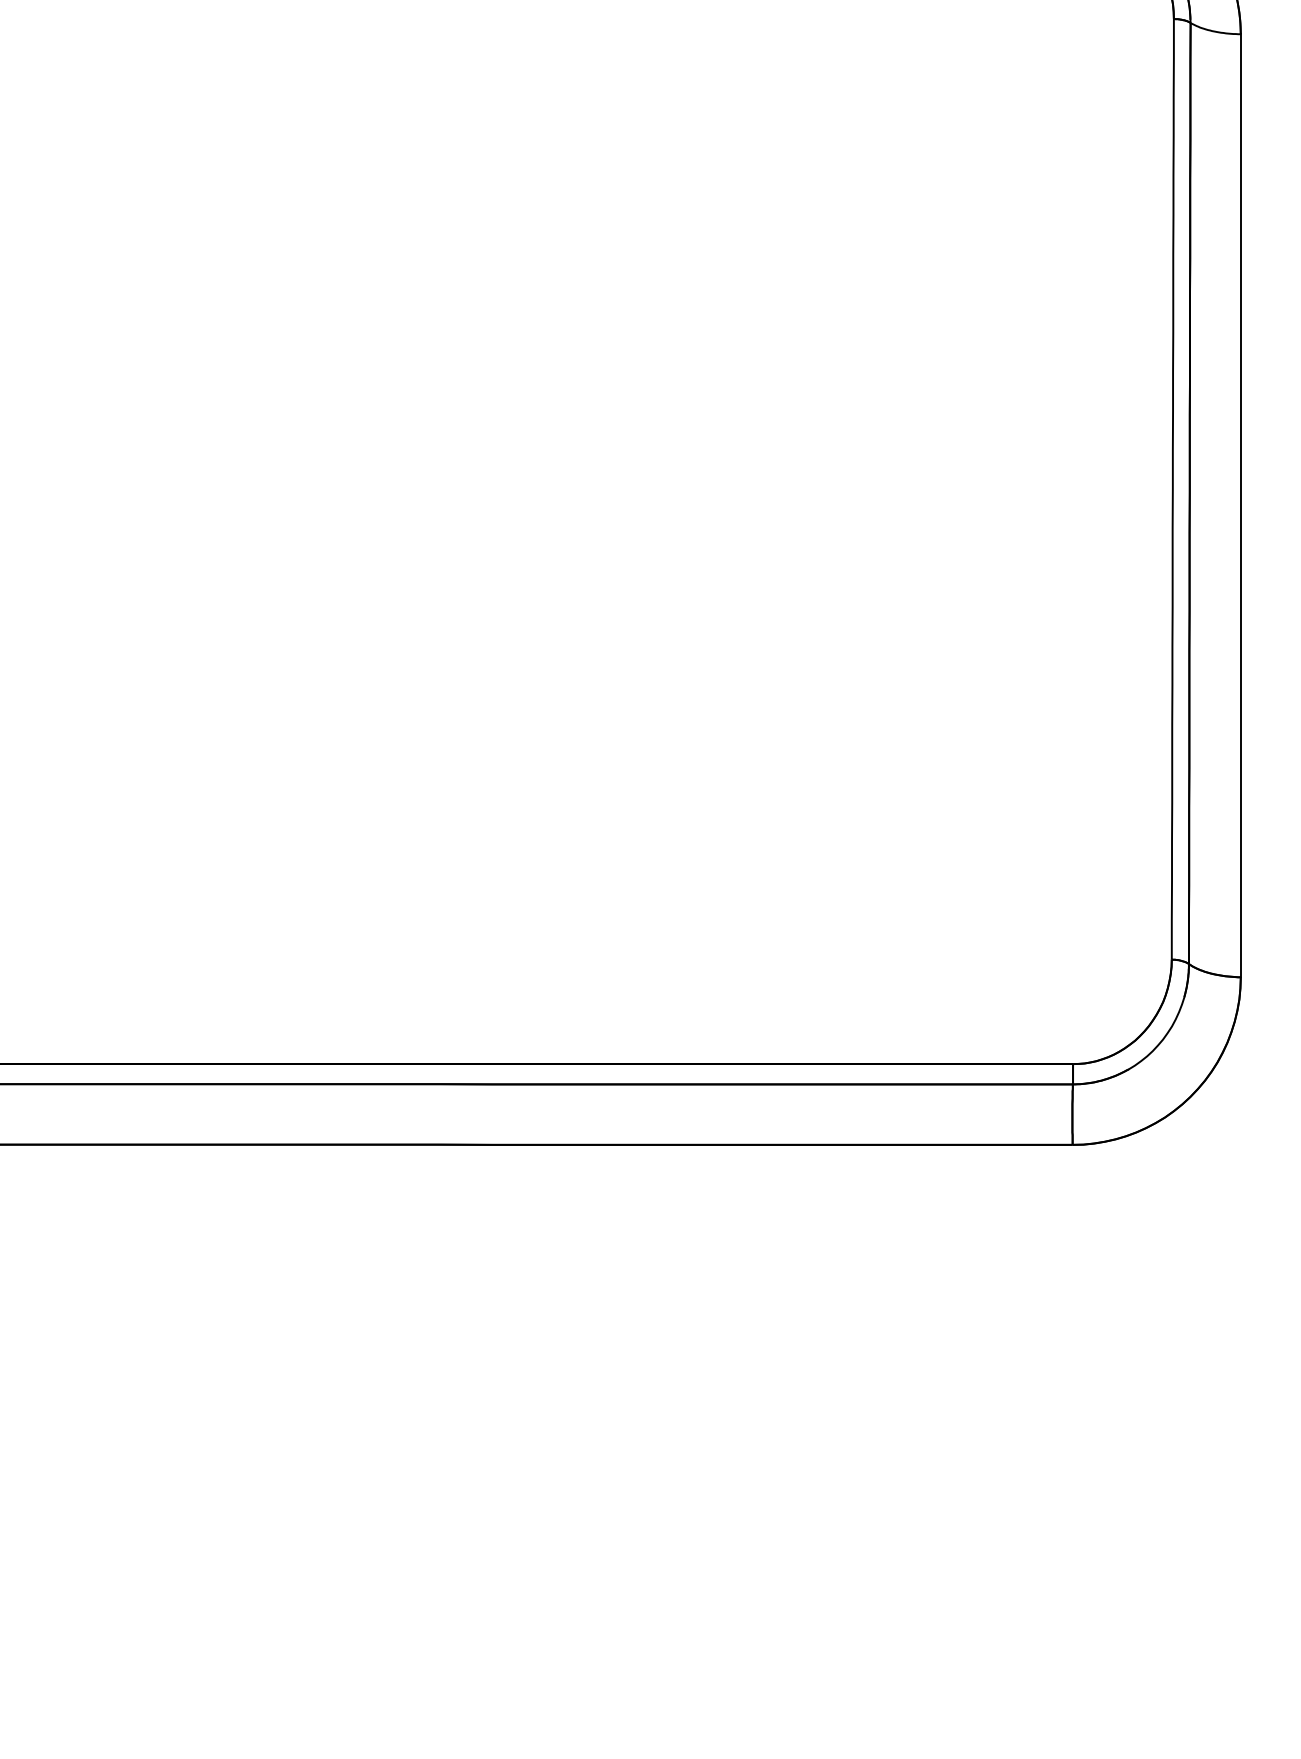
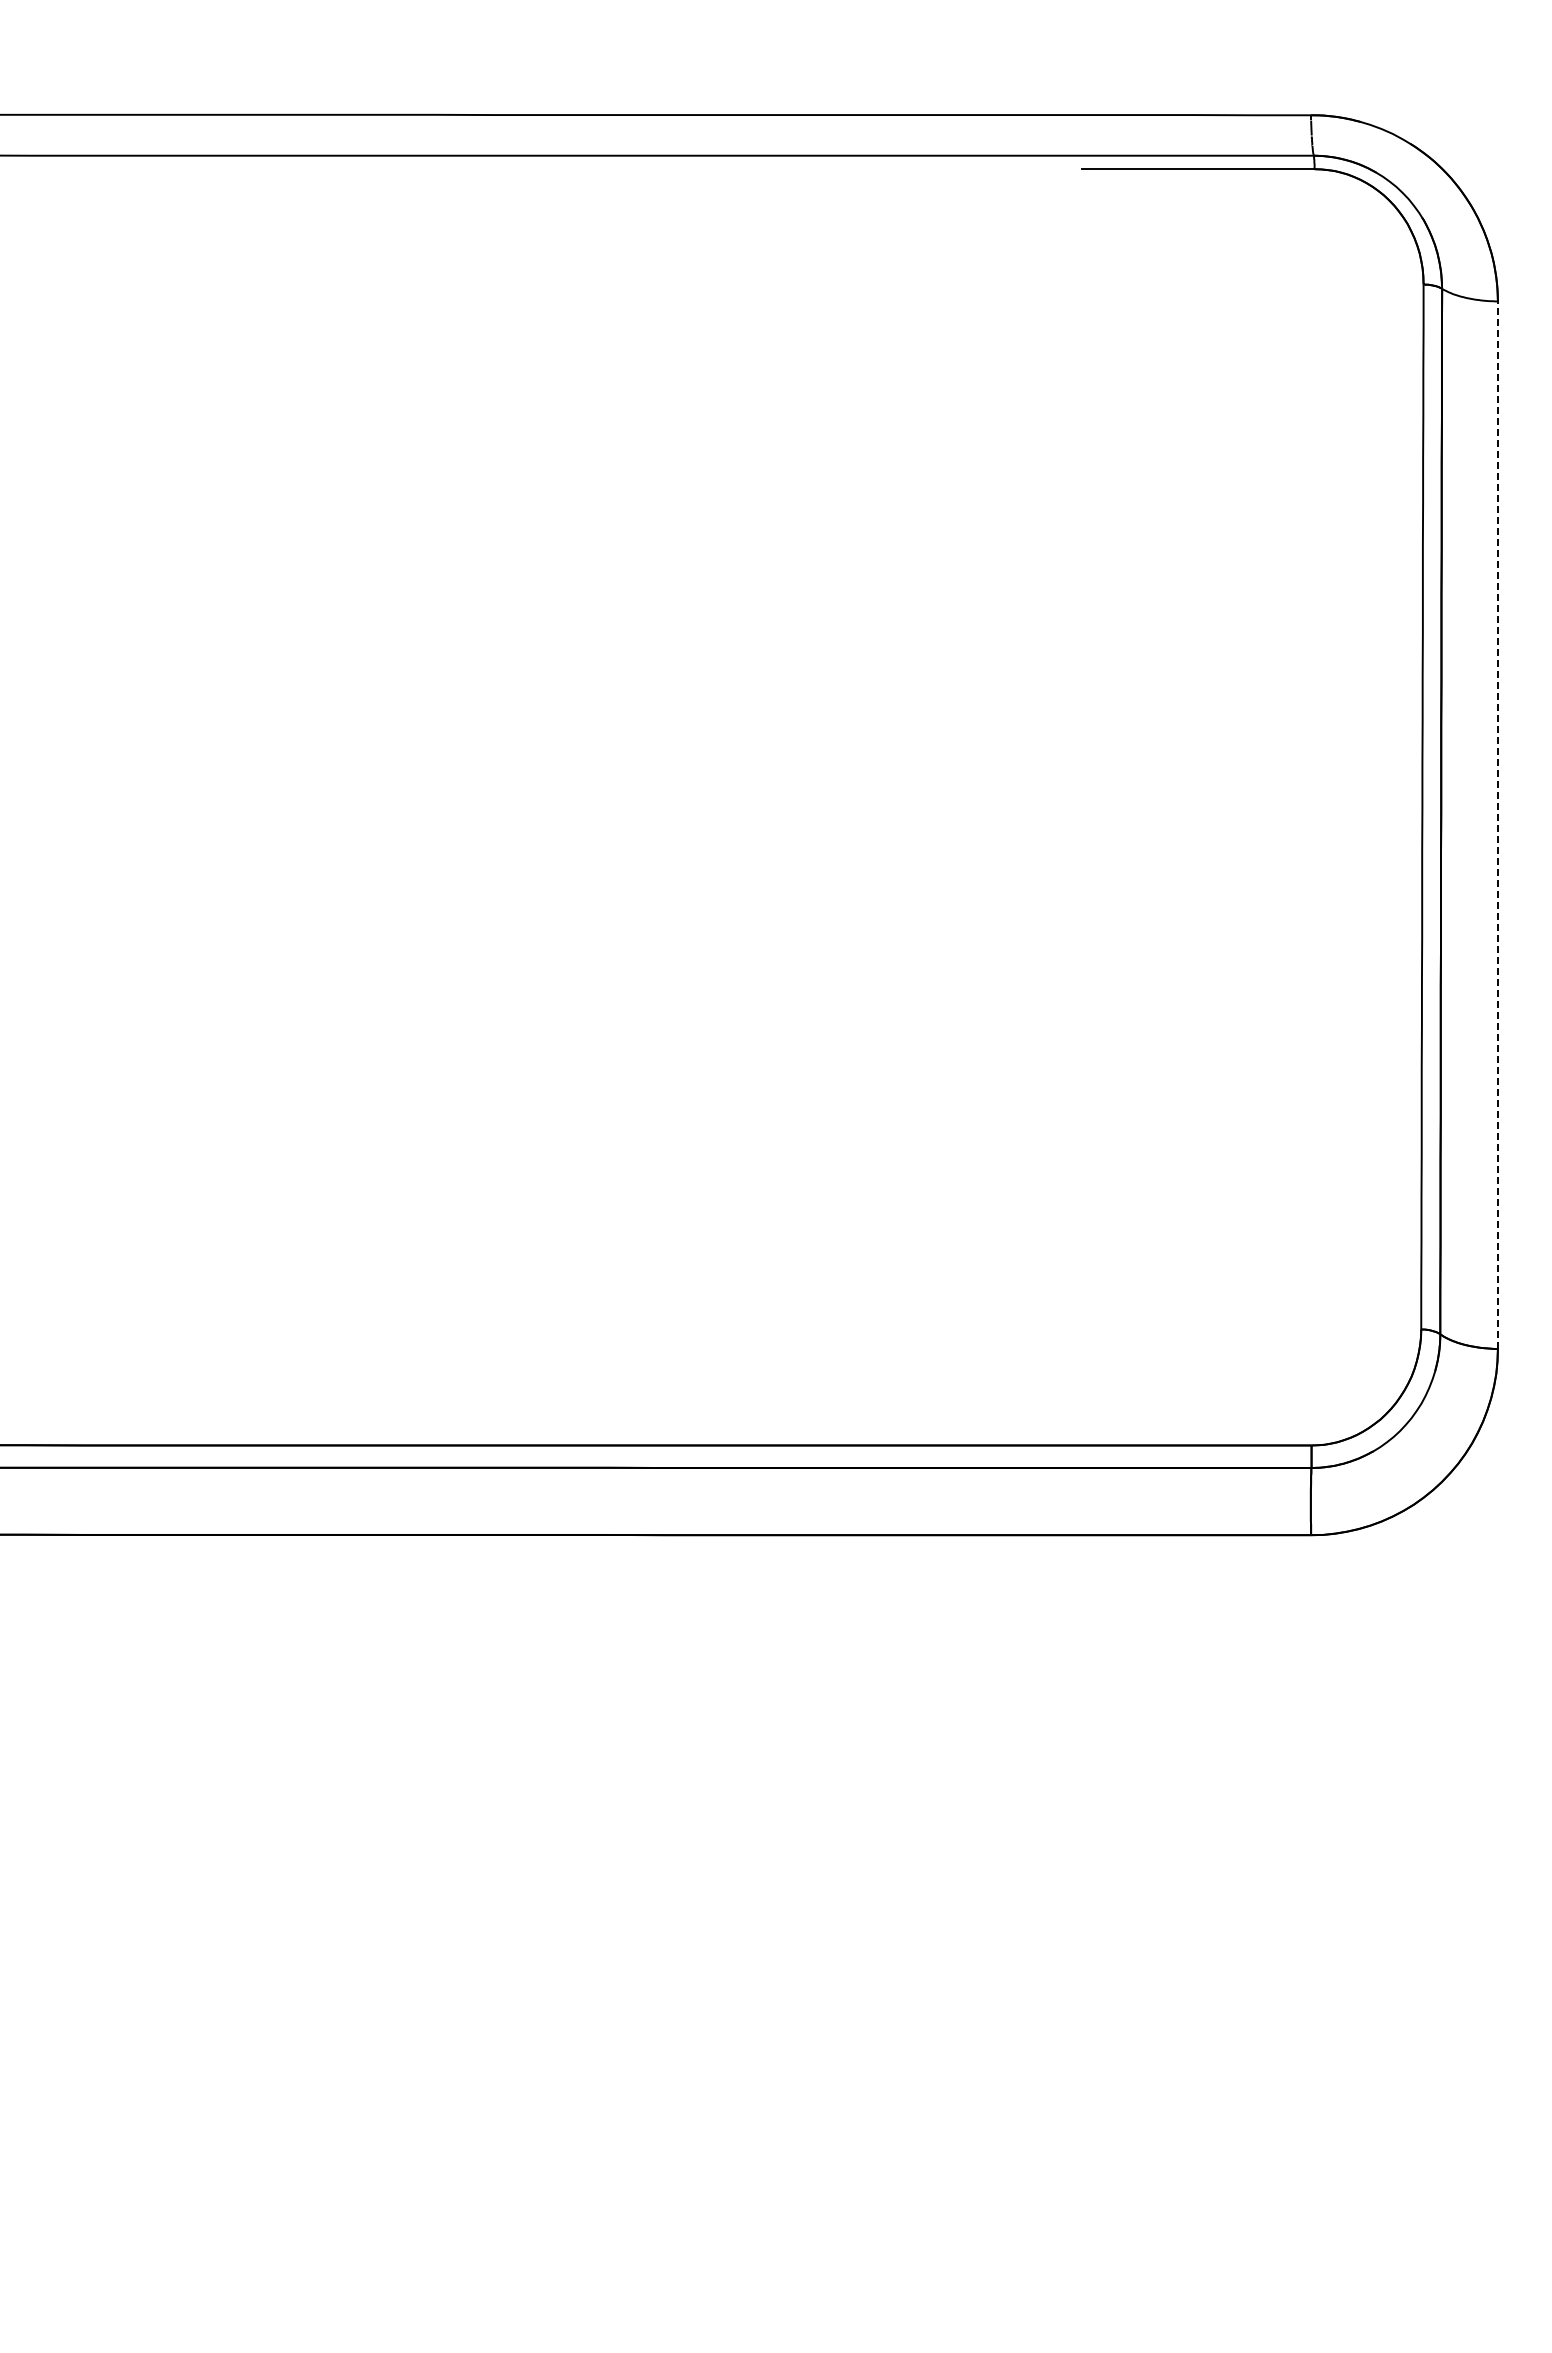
line: (1240, 506) -> (1497, 825), solid -> dashed

